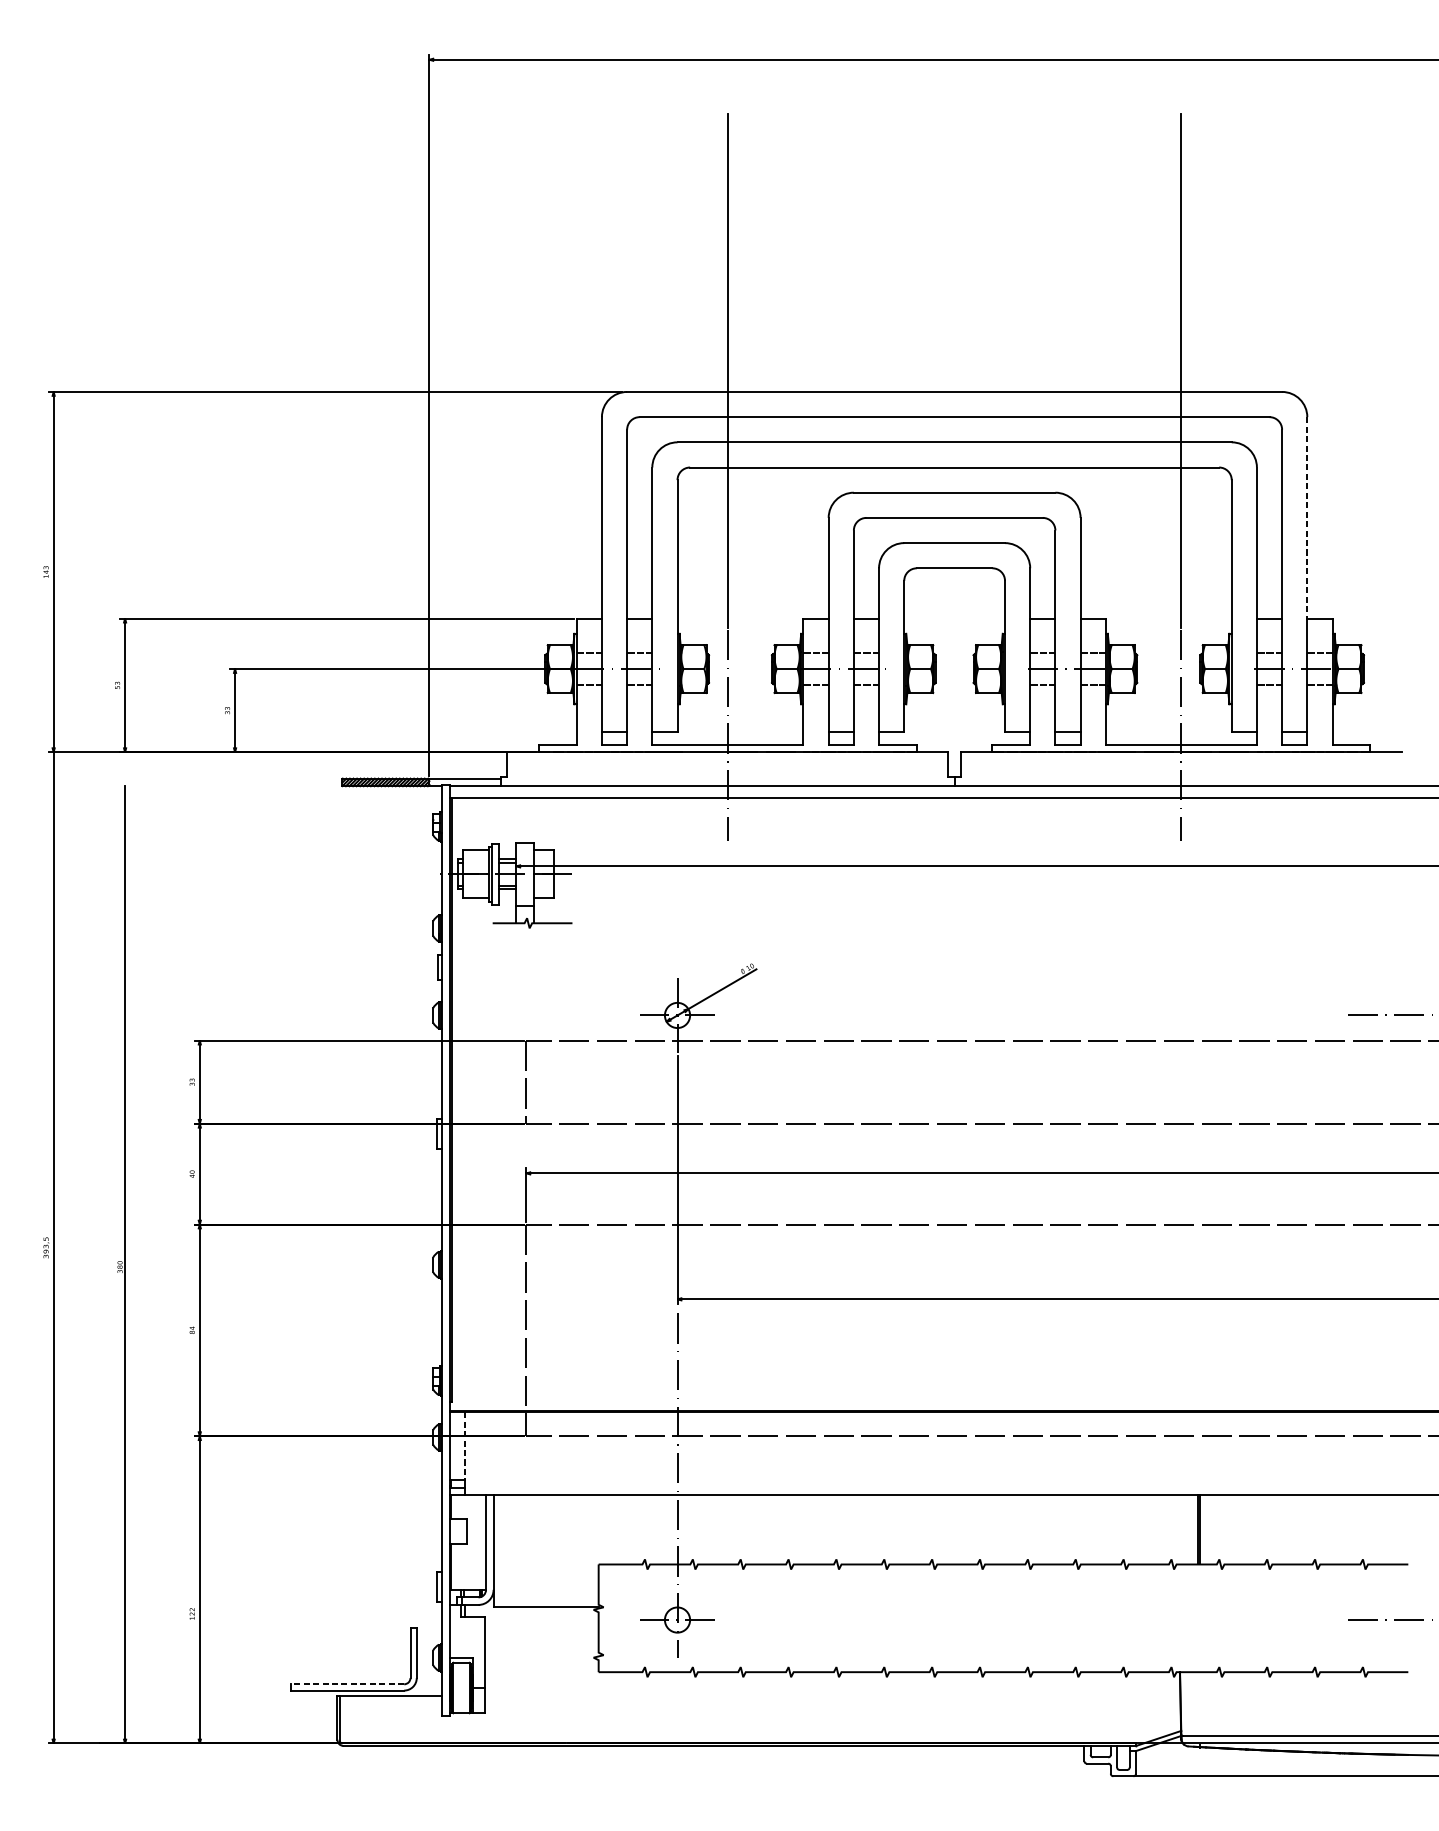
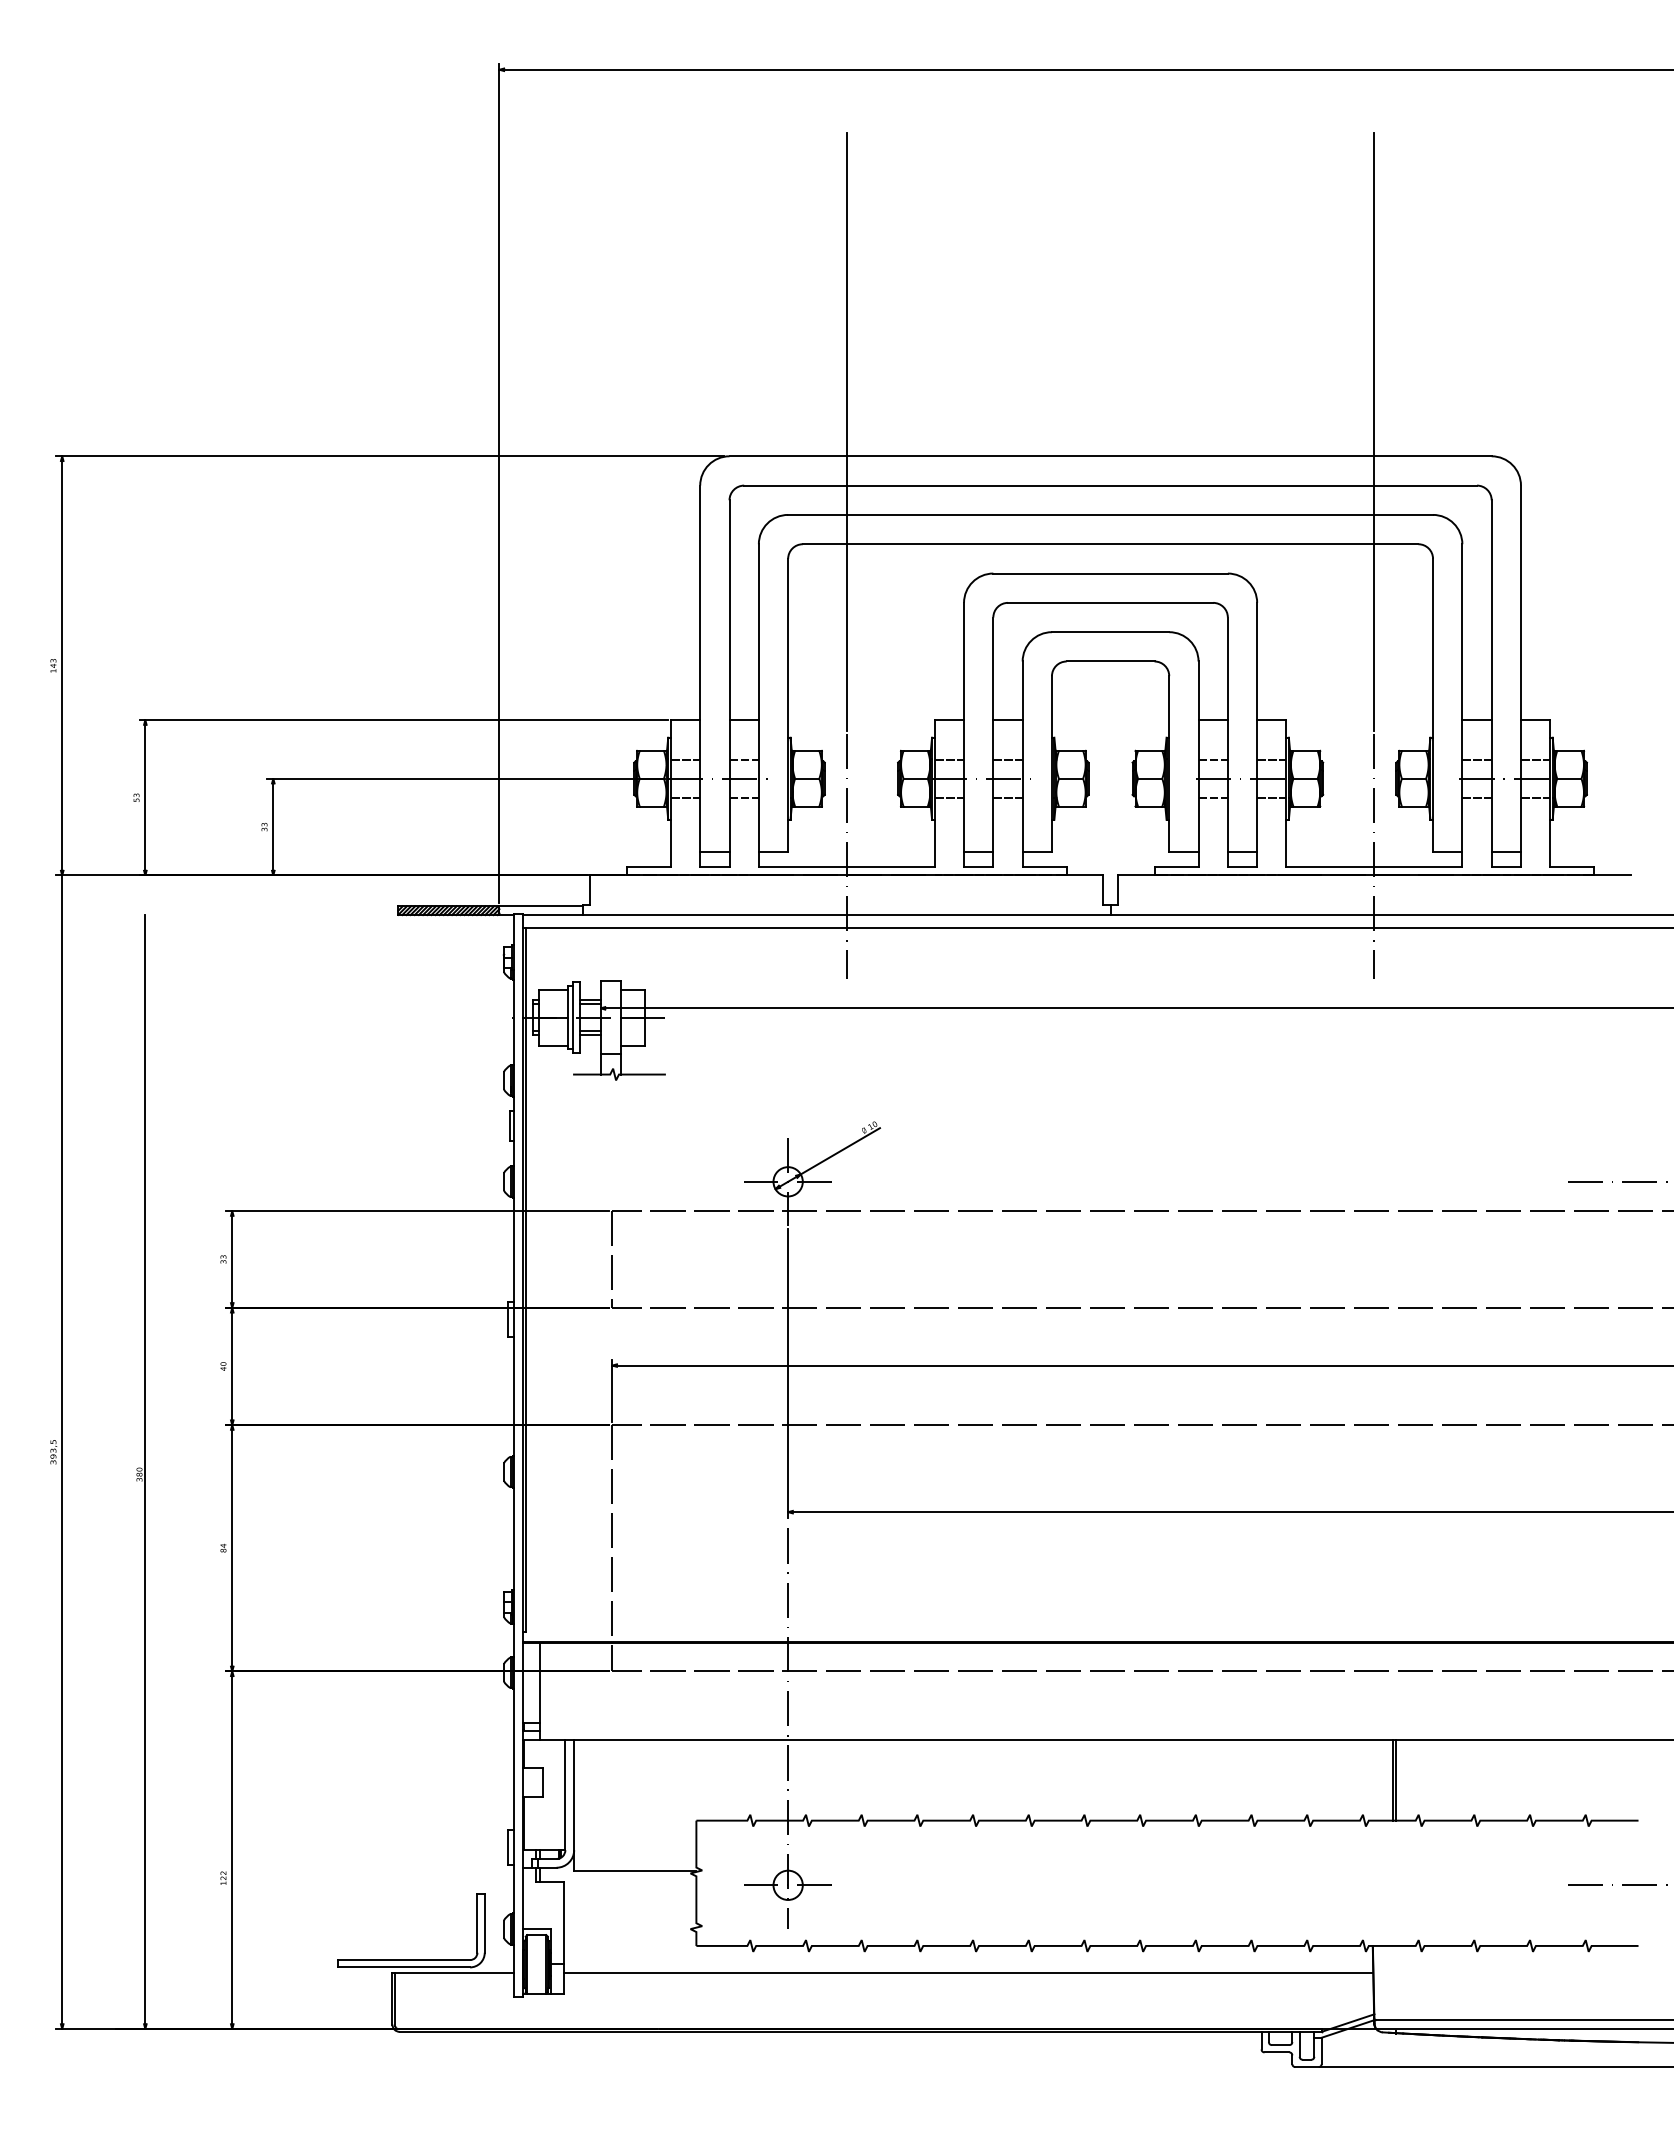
line: (1306, 518) -> (1520, 603), dashed -> solid
line: (464, 1446) -> (540, 1683), dashed -> solid
line: (347, 1684) -> (404, 1960), dashed -> solid
line: (832, 1695) -> (968, 1973), added

